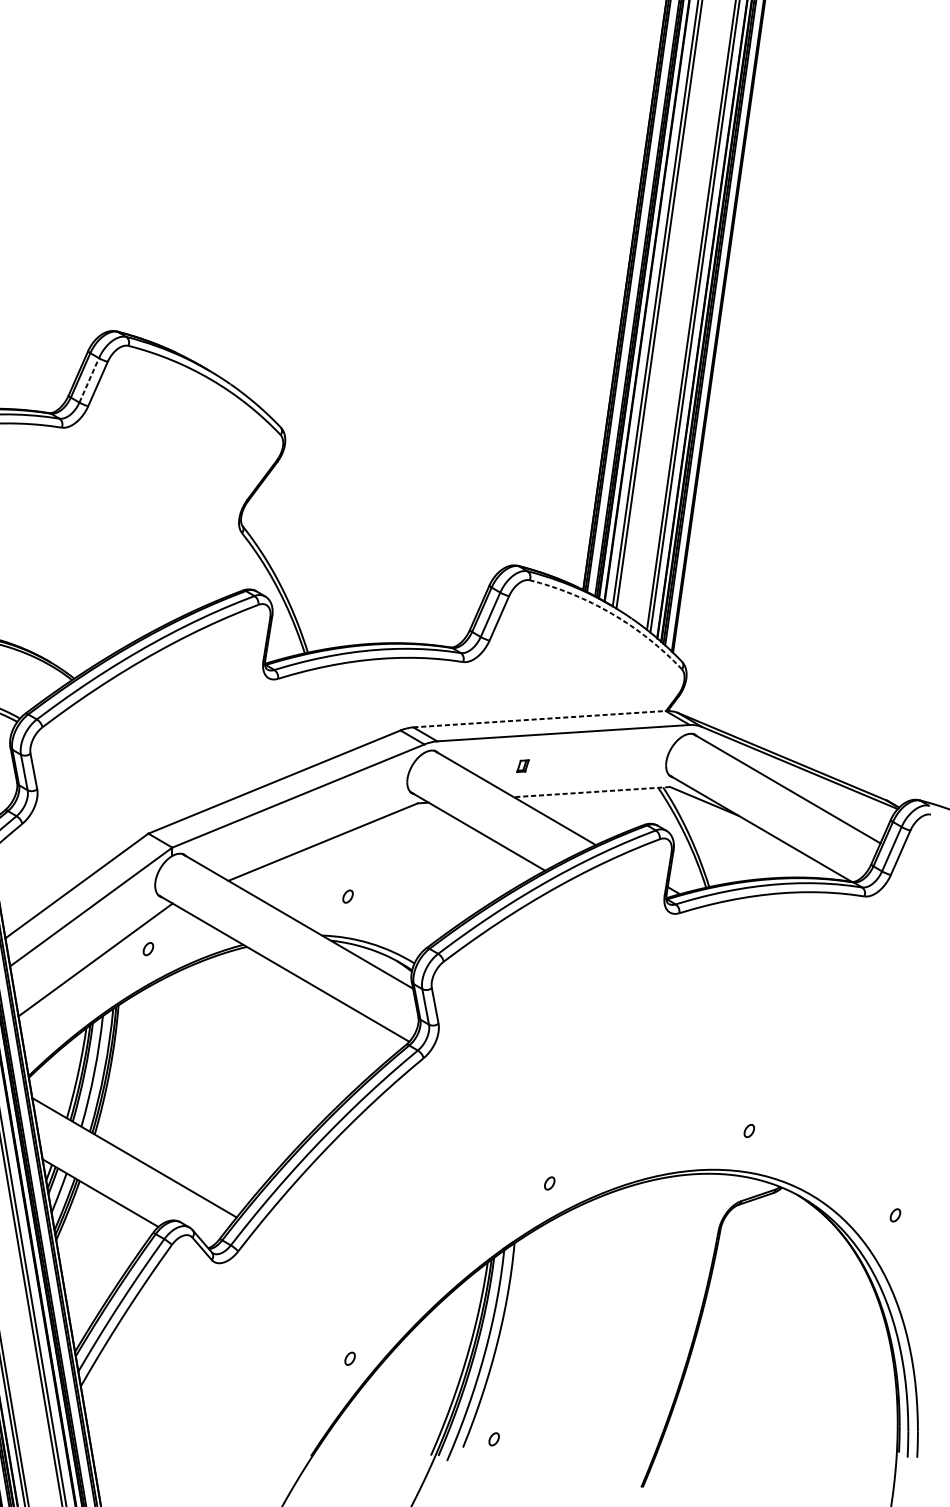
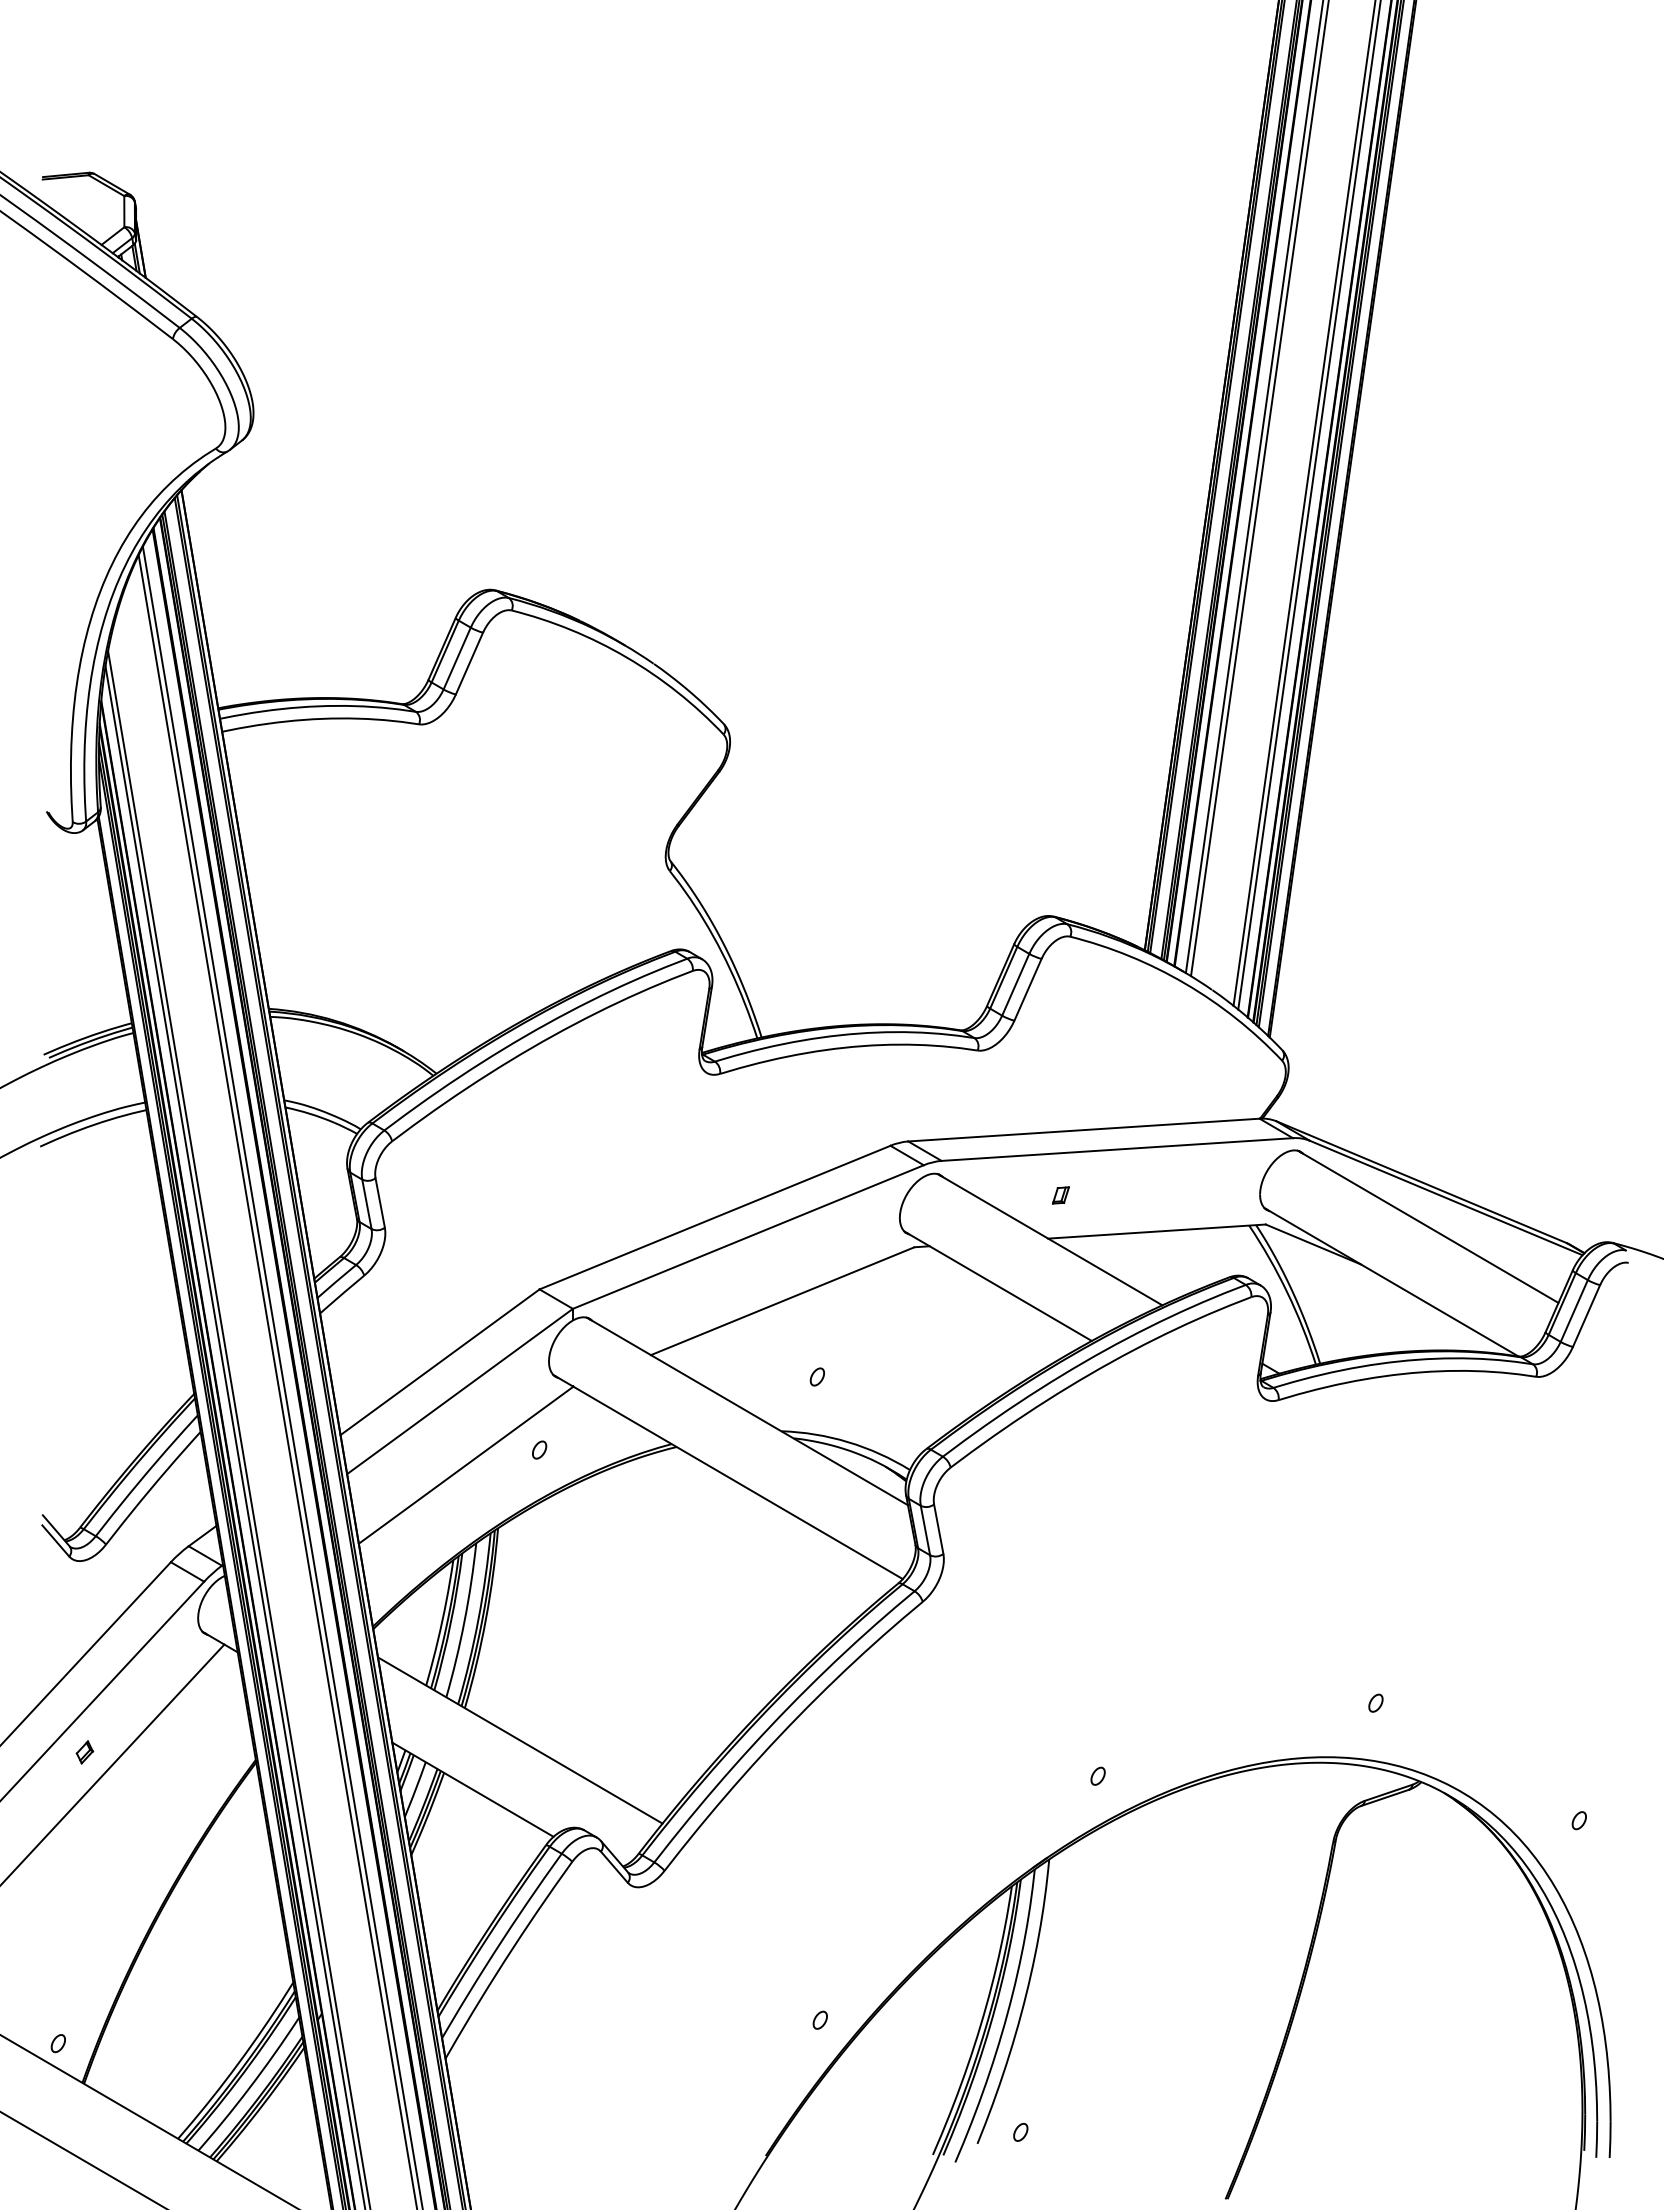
line: (89, 380) -> (457, 658), dashed -> solid
arc: (612, 613) -> (1185, 983), dashed -> solid
line: (539, 719) -> (1084, 1130), dashed -> solid
line: (591, 792) -> (1156, 1231), dashed -> solid

